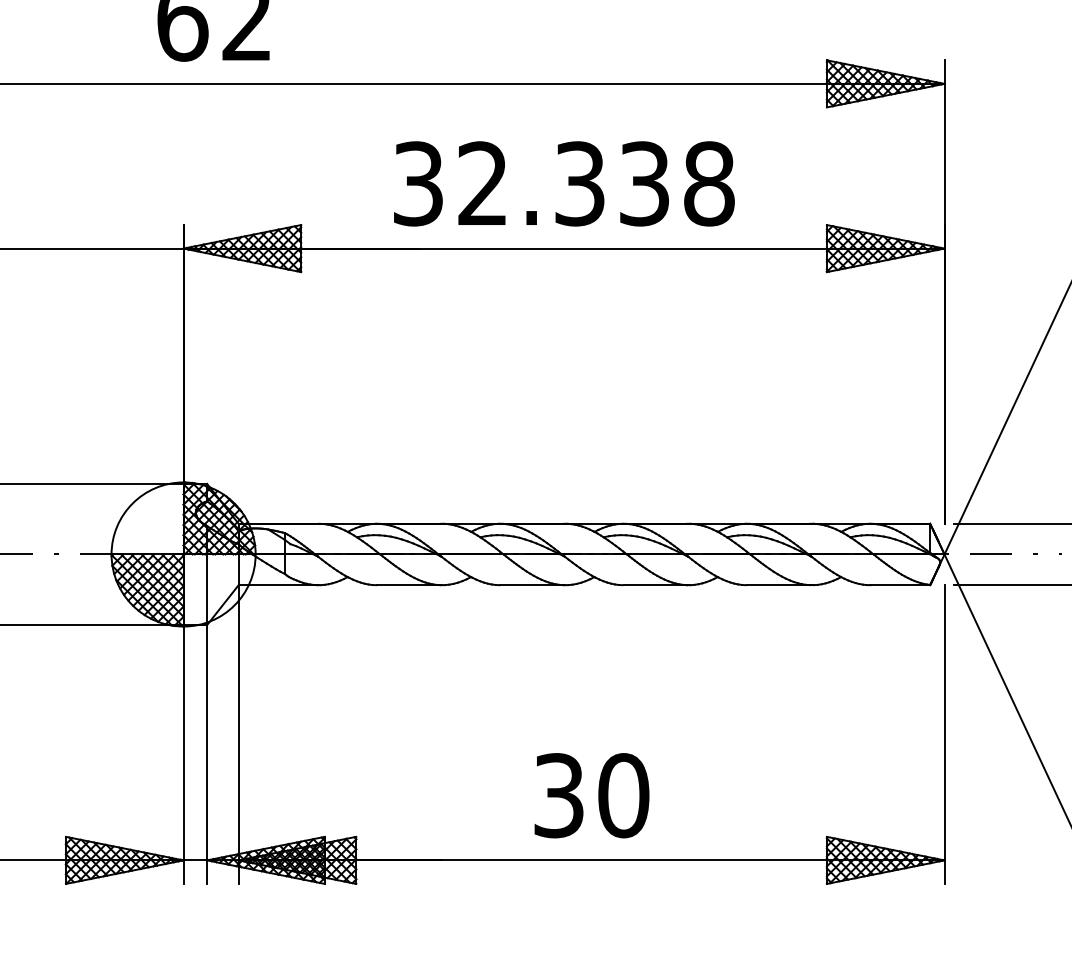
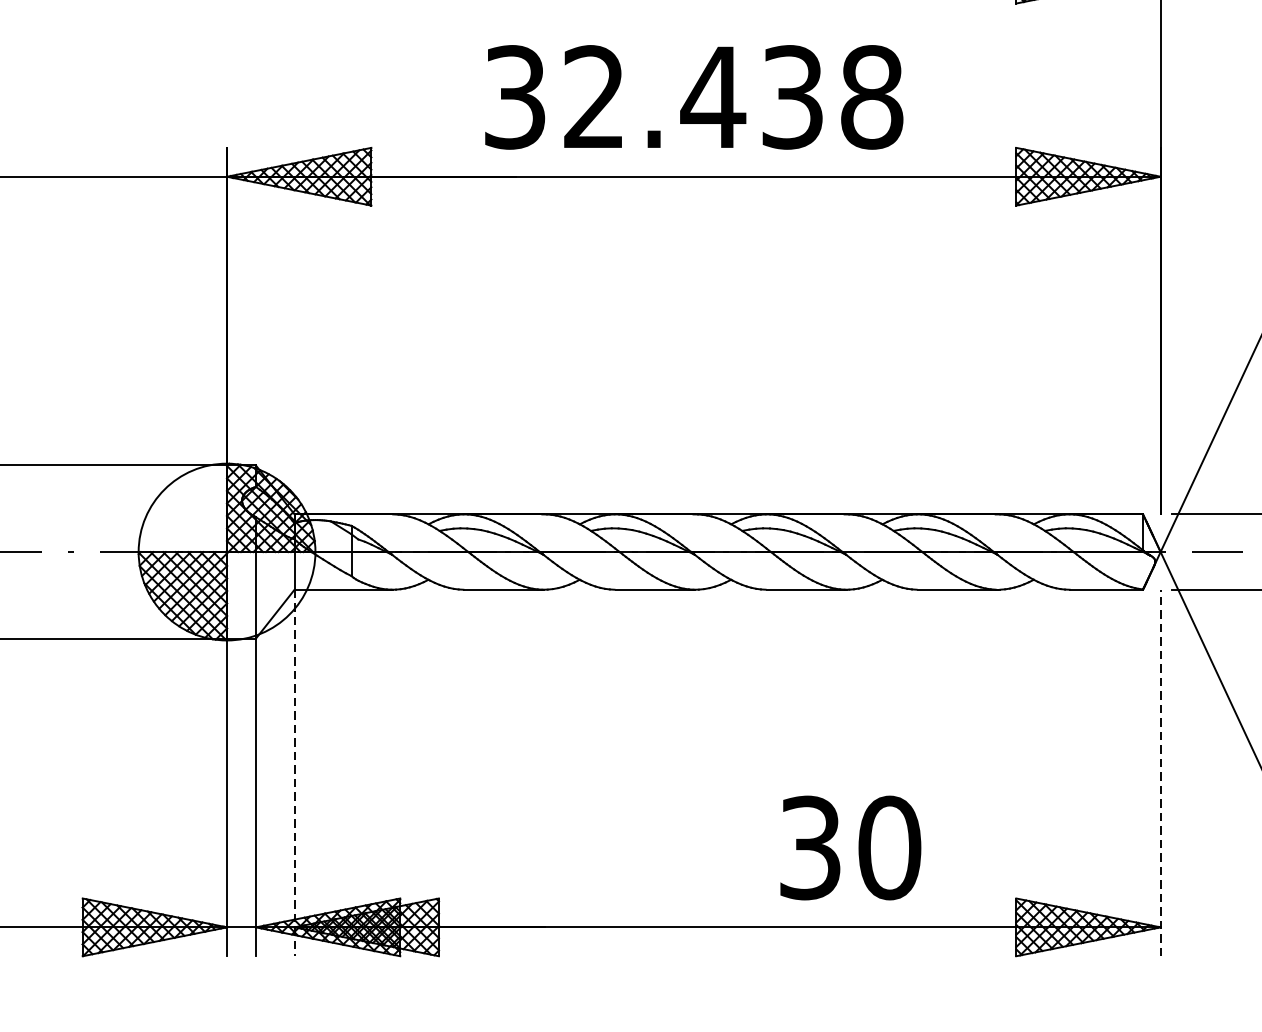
text: (579, 183) -> (712, 96), 32.338 -> 32.438
line: (944, 734) -> (1160, 772), solid -> dashed
line: (238, 735) -> (294, 774), solid -> dashed
text: (591, 795) -> (850, 847), moved

